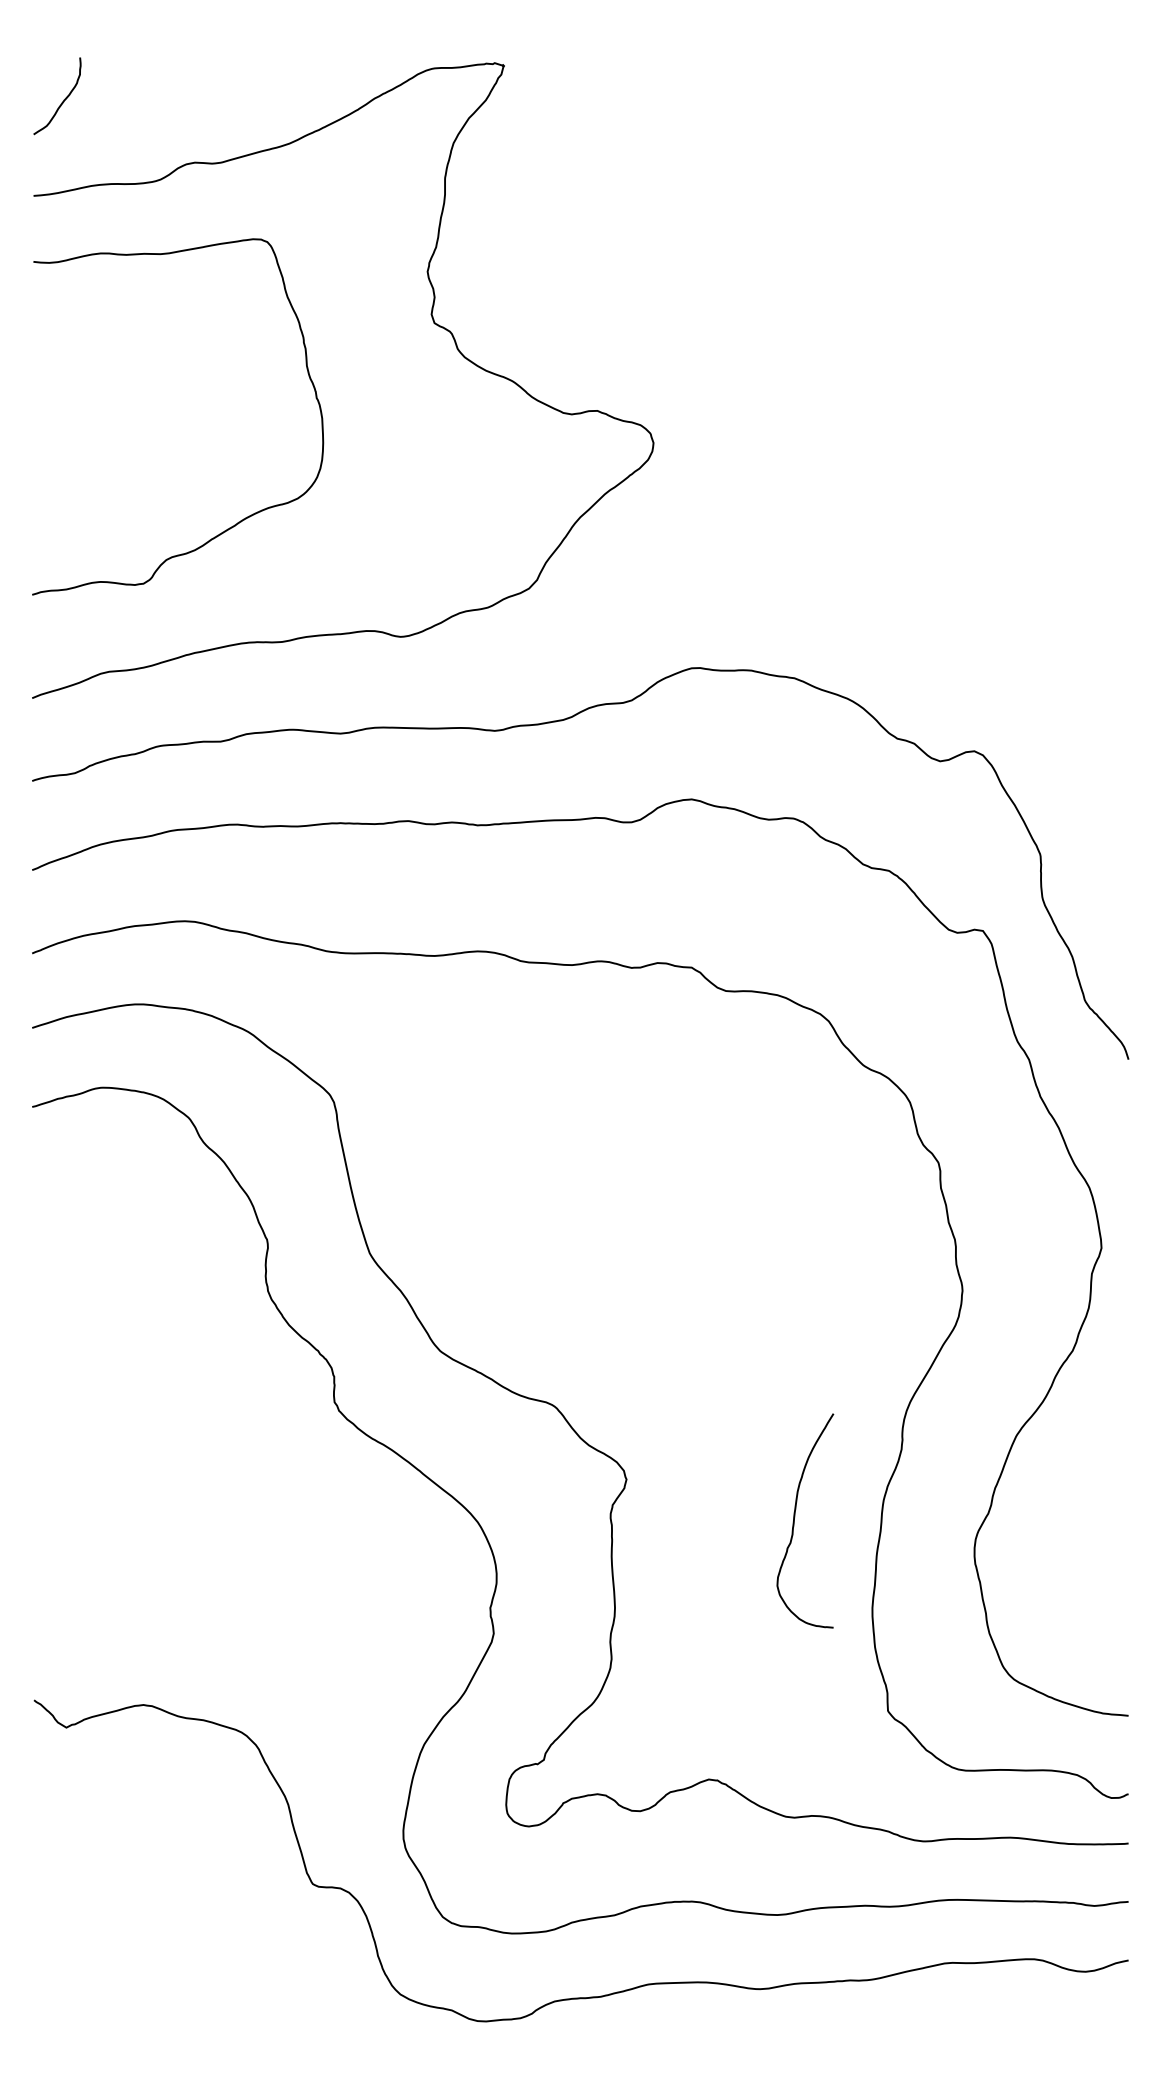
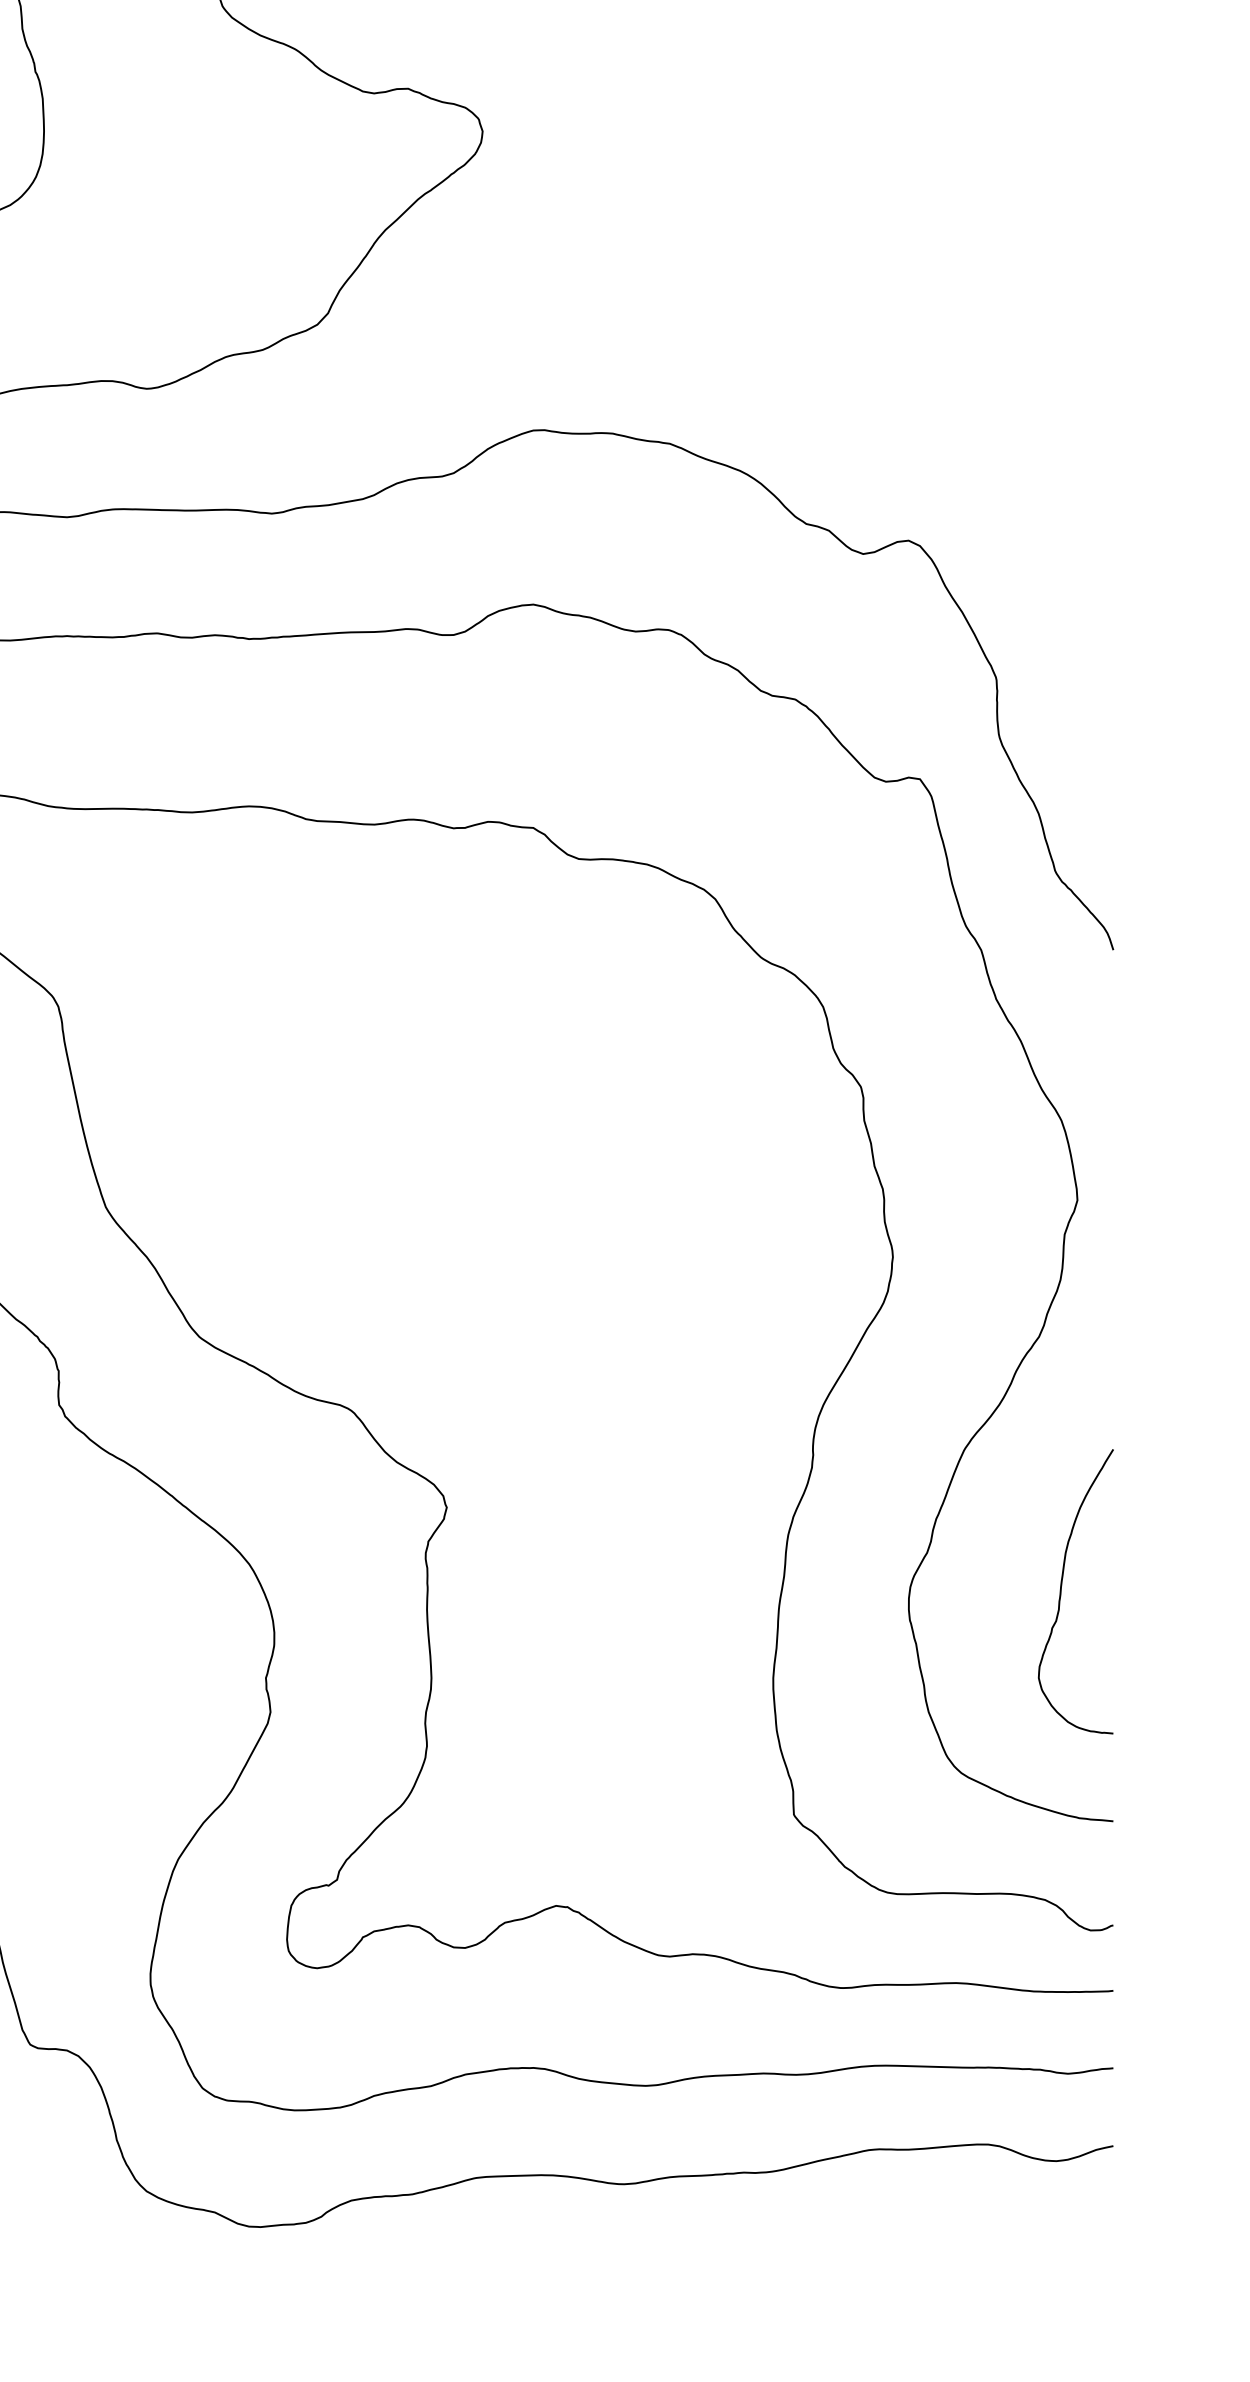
curve: (795, 1517) -> (1062, 1587), moved

